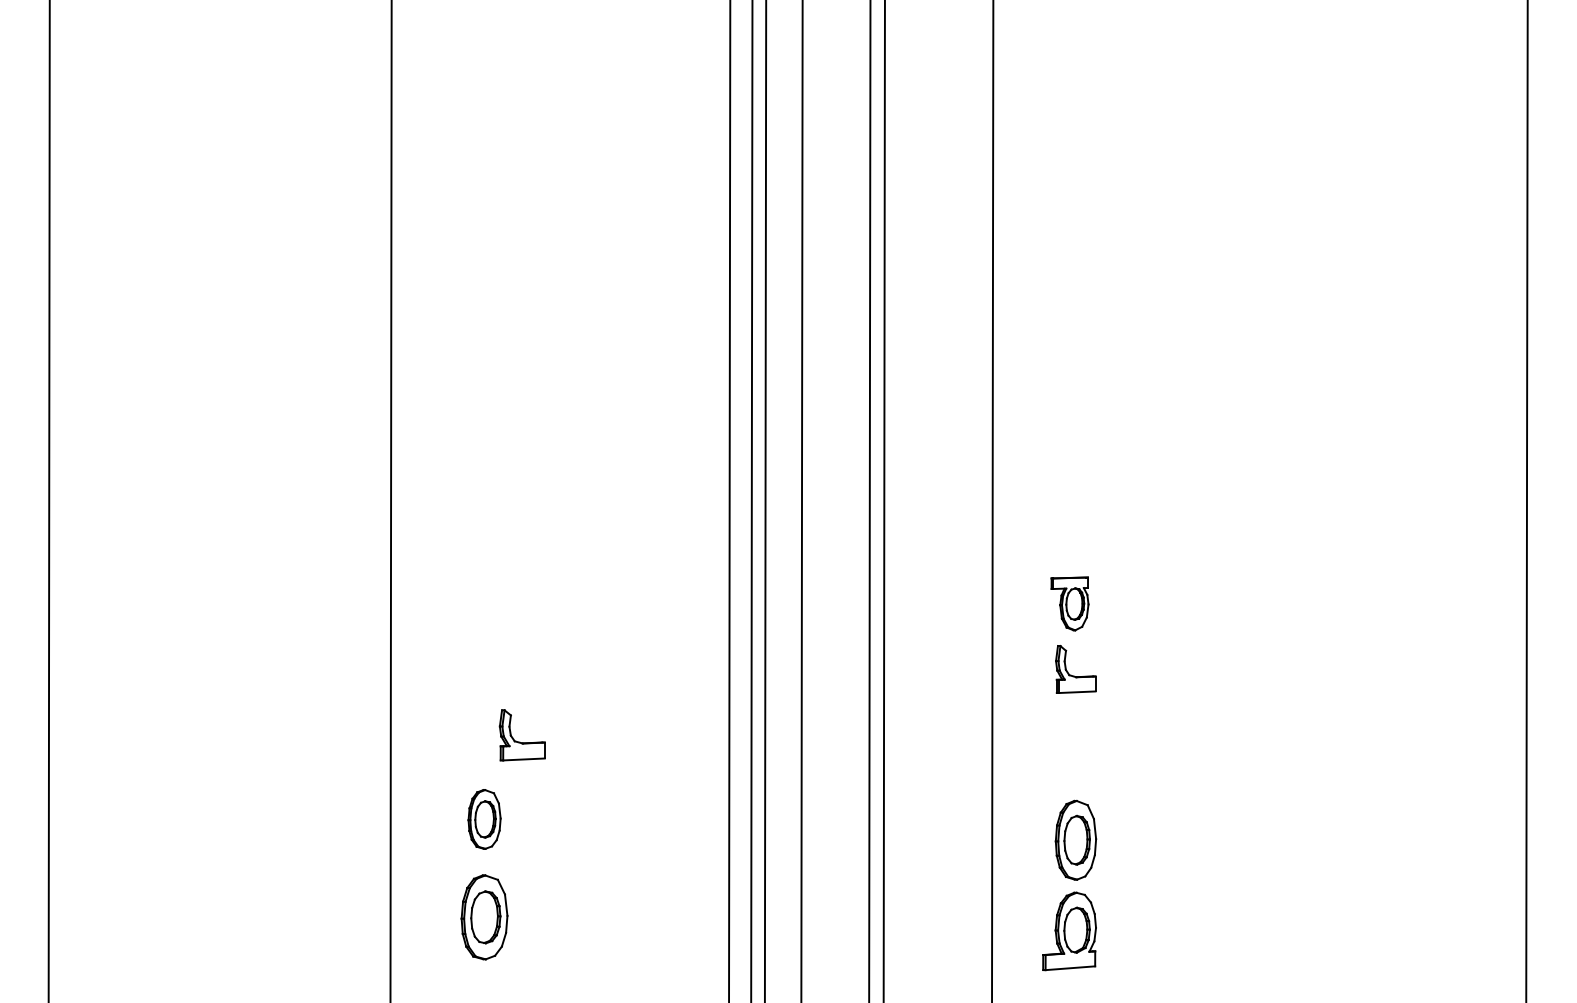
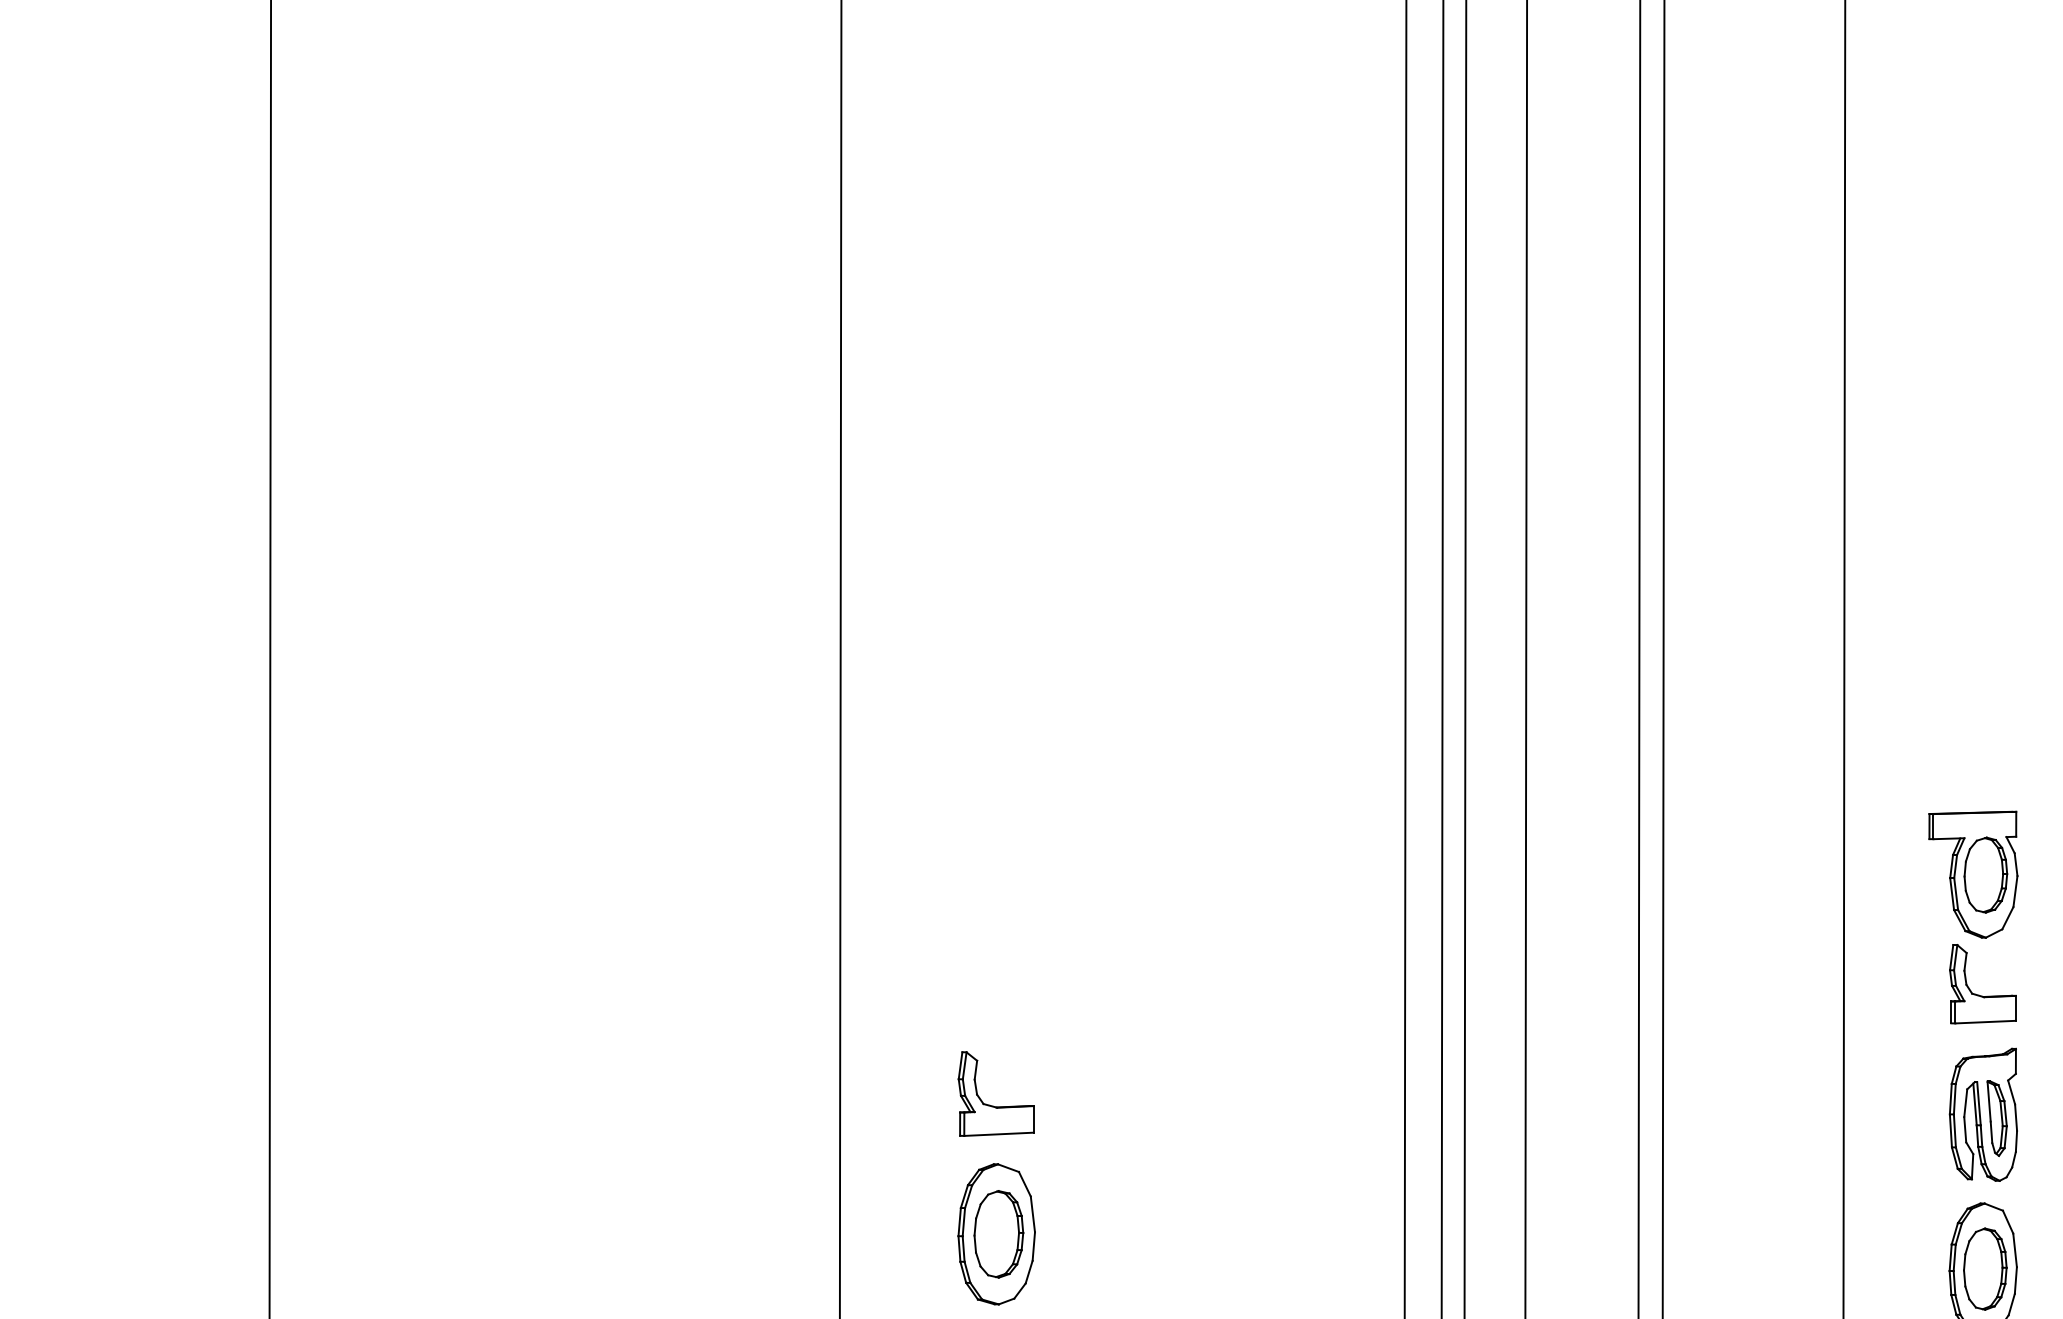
part: (1069, 603) -> (1972, 874), size x1.43
part: (520, 741) -> (993, 1104), moved
part: (1076, 747) -> (1984, 1114), added
part: (484, 819) -> (996, 1234), size x1.43

